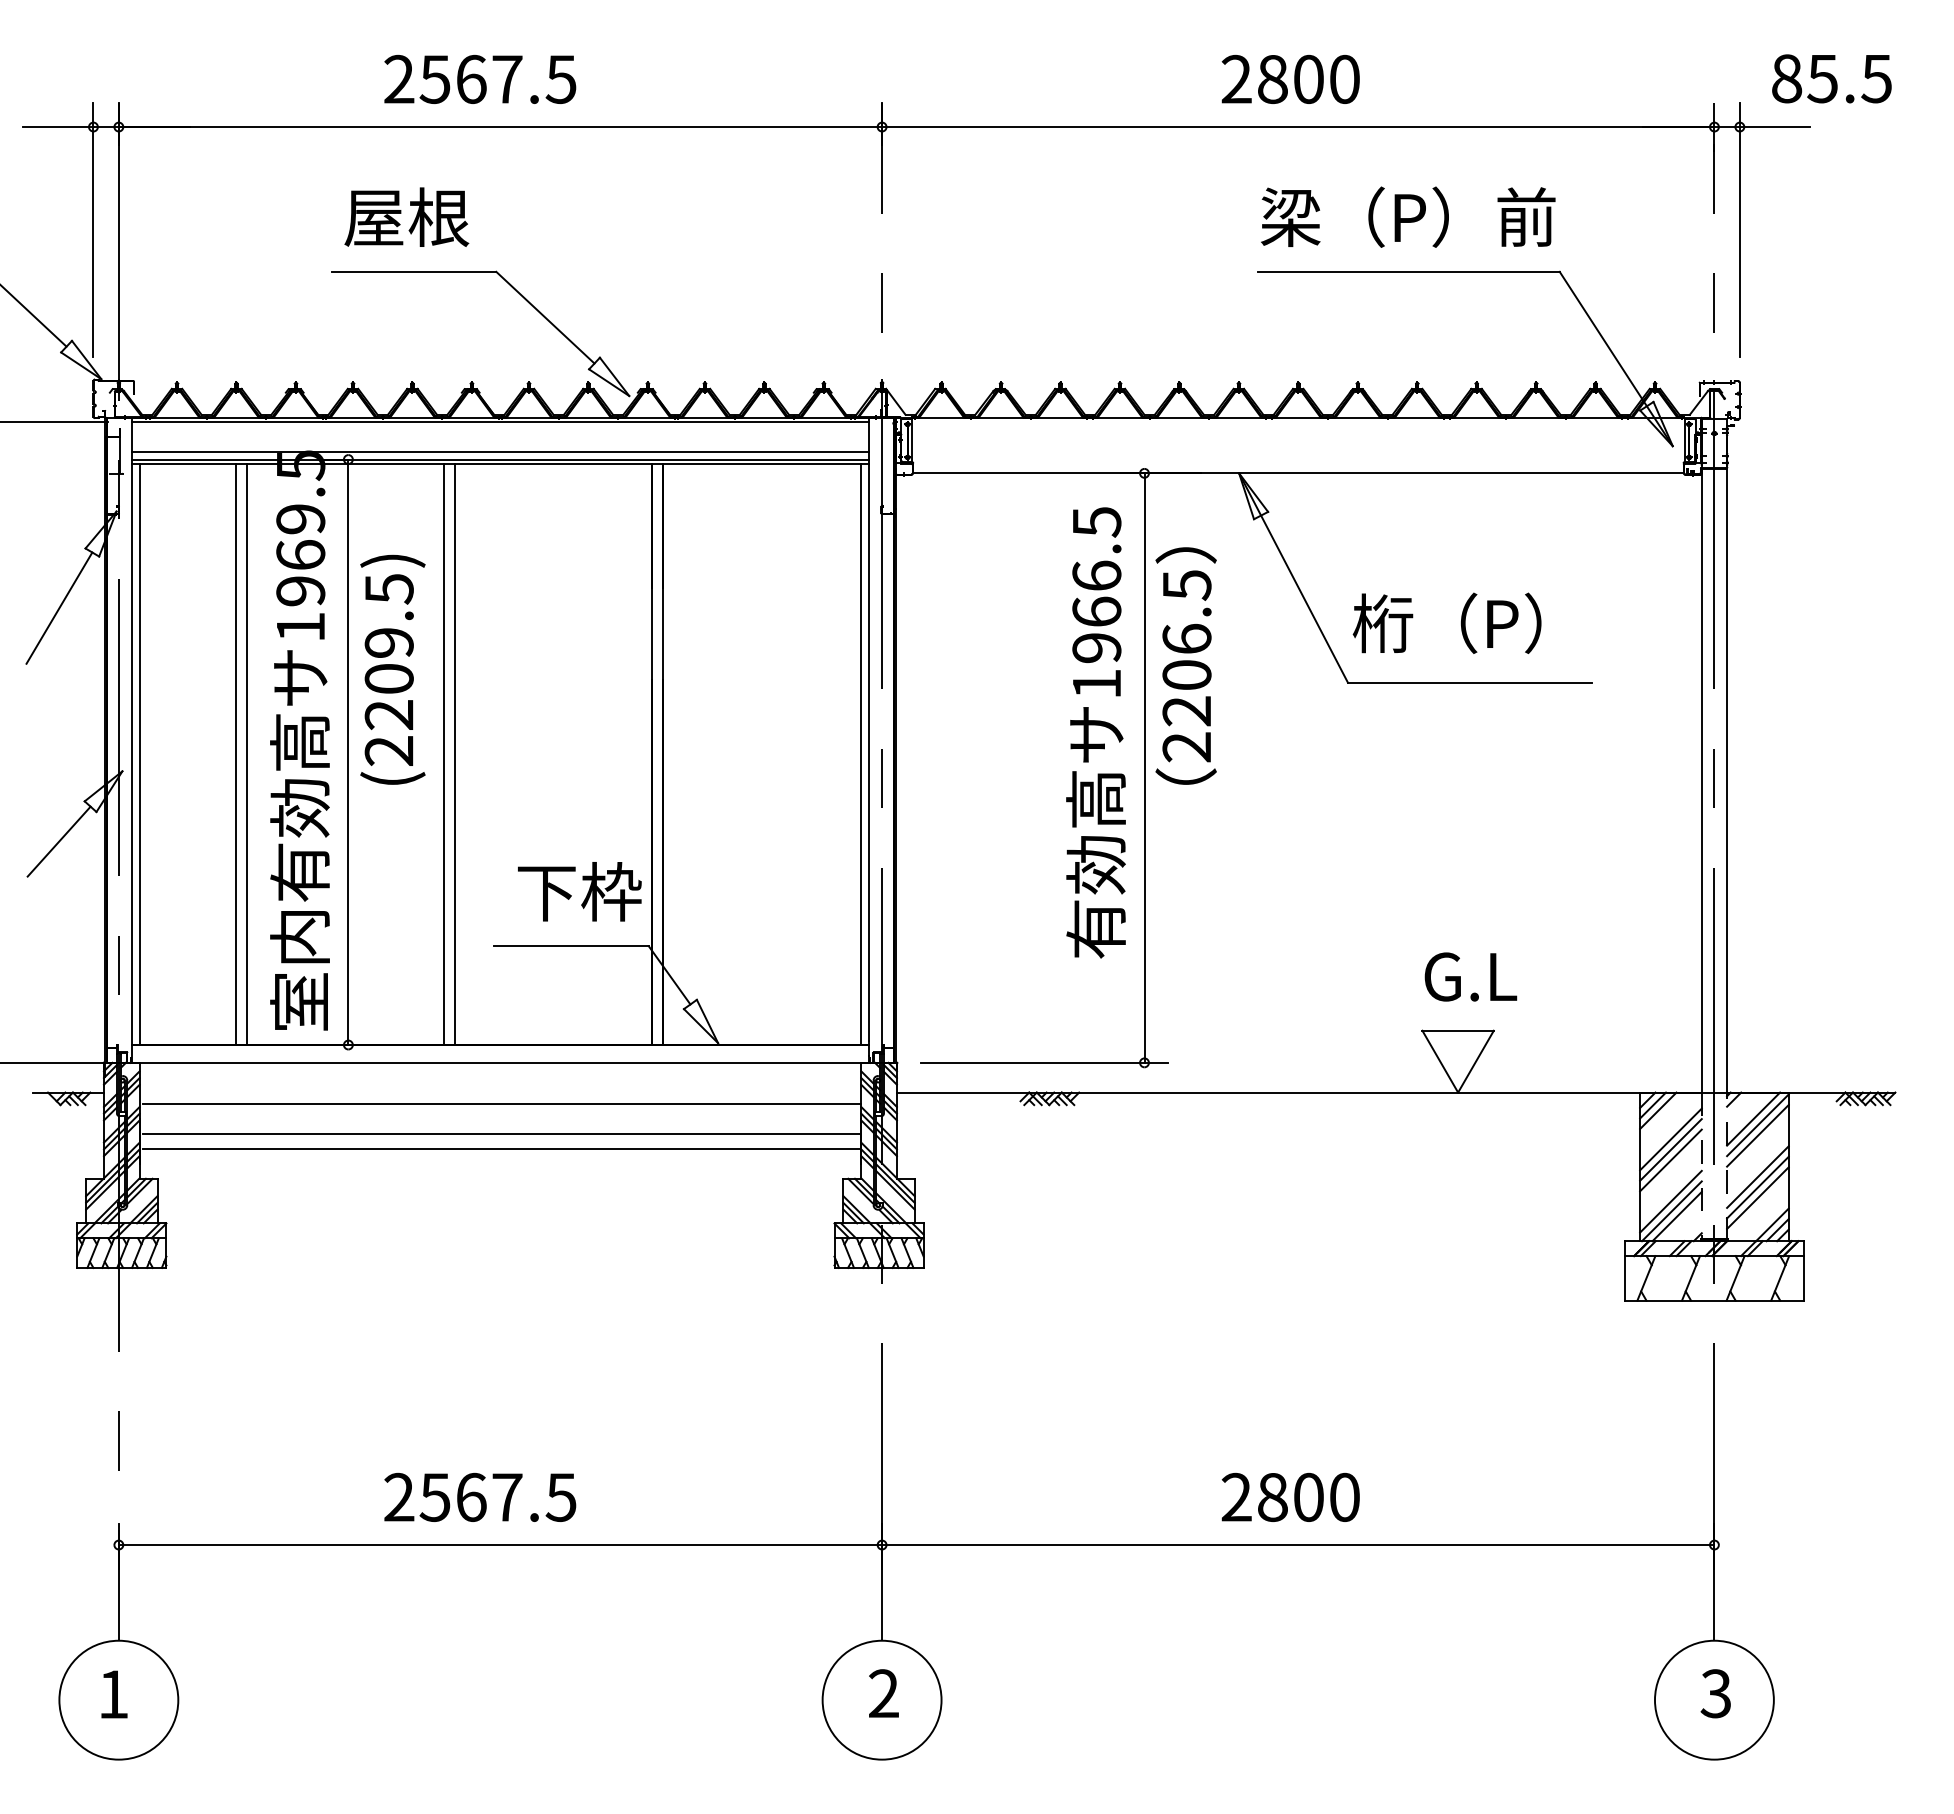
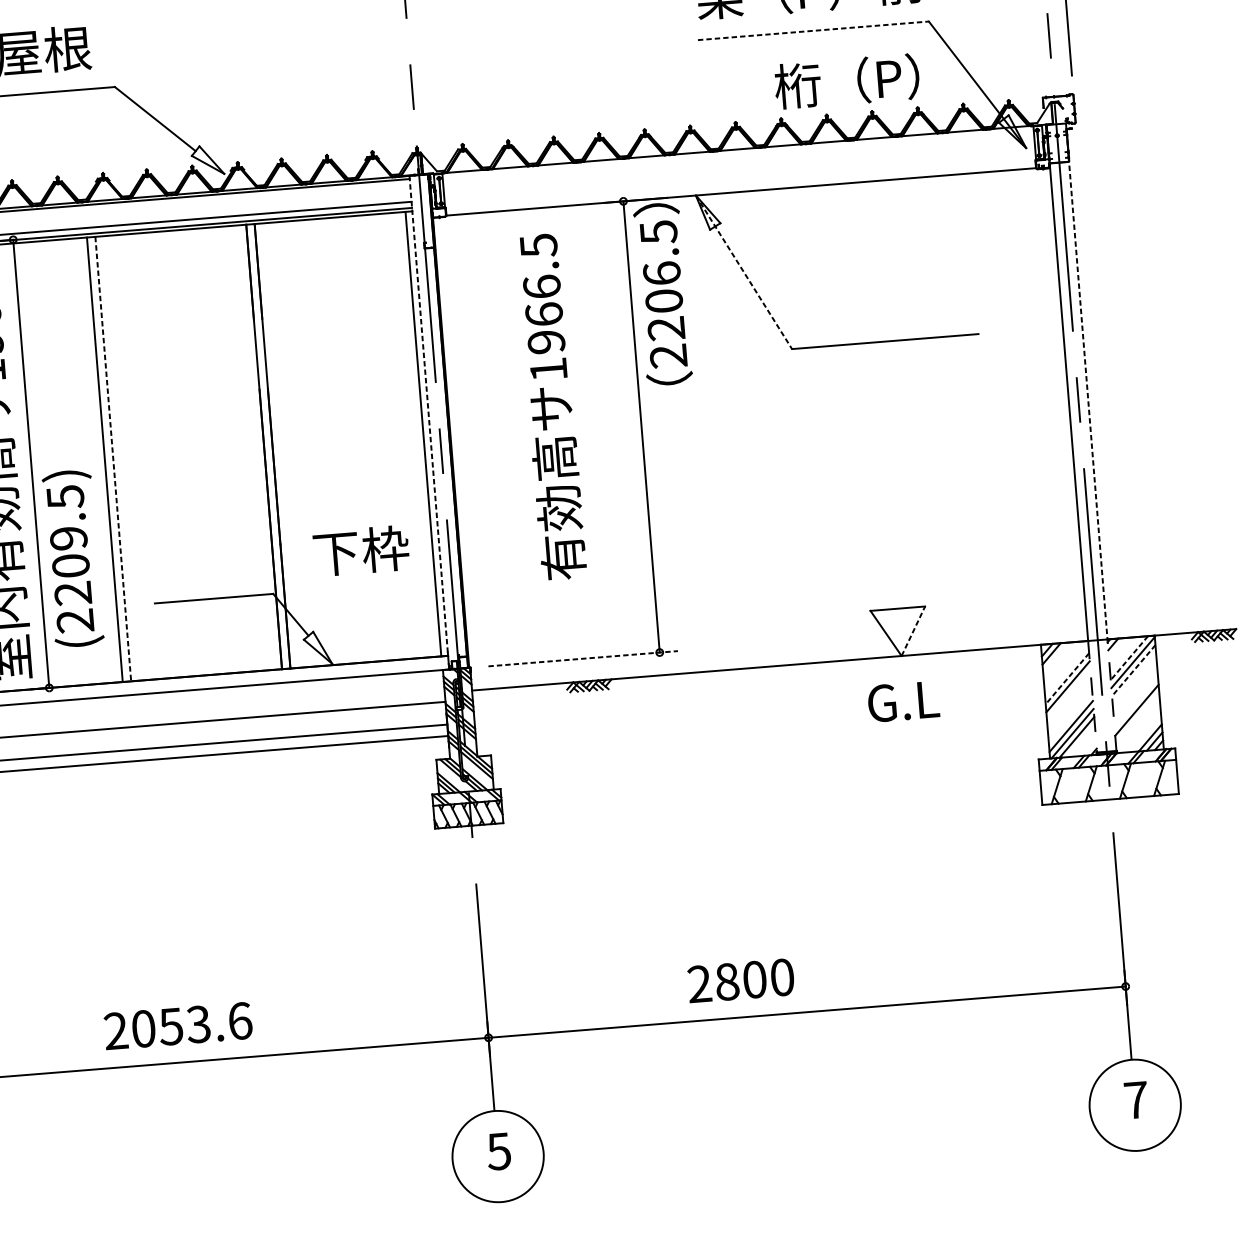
line: (1408, 271) -> (813, 30), solid -> dashed
line: (1293, 578) -> (743, 272), solid -> dashed
text: (1446, 622) -> (846, 81), moved
text: (1185, 665) -> (662, 293), moved
text: (392, 669) -> (72, 558), moved
line: (869, 729) -> (428, 414), solid -> dashed
text: (1095, 732) -> (550, 406), moved
line: (455, 755) -> (113, 459), solid -> dashed
line: (1727, 756) -> (1087, 382), solid -> dashed
text: (579, 891) -> (361, 550), moved
text: (1470, 976) -> (903, 701), moved
line: (1475, 1061) -> (913, 631), solid -> dashed
line: (1044, 1062) -> (583, 658), solid -> dashed
line: (1658, 1110) -> (1056, 657), removed
line: (1753, 1119) -> (1129, 658), solid -> dashed
line: (1757, 1135) -> (1133, 670), solid -> dashed
line: (1670, 1139) -> (1067, 678), solid -> dashed
line: (1670, 1160) -> (1068, 694), removed
line: (1757, 1176) -> (1135, 701), removed
line: (1757, 1197) -> (1137, 717), removed
text: (1290, 1496) -> (740, 980), moved
text: (497, 1497) -> (191, 1025), 2567.5 -> 2053.6
text: (883, 1693) -> (498, 1151), 2 -> 5
text: (1715, 1693) -> (1135, 1100), 3 -> 7

